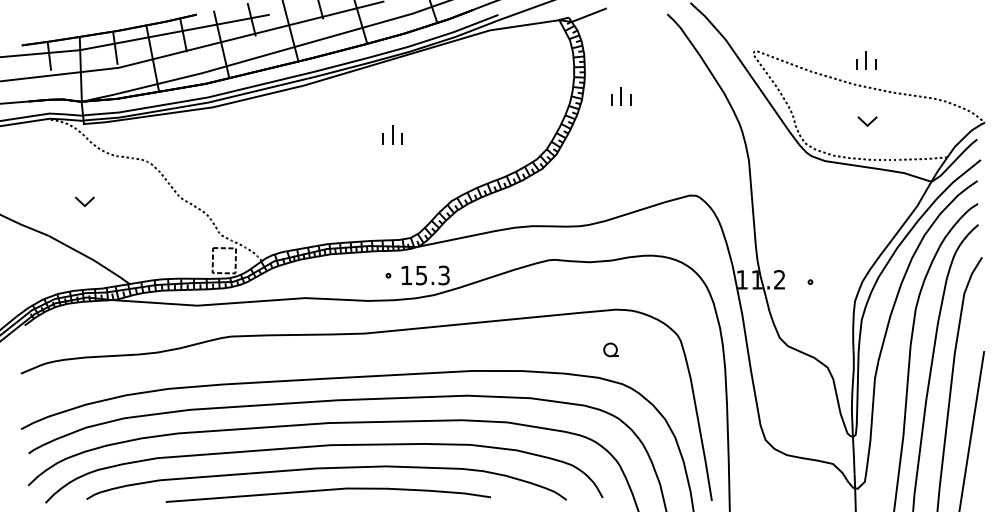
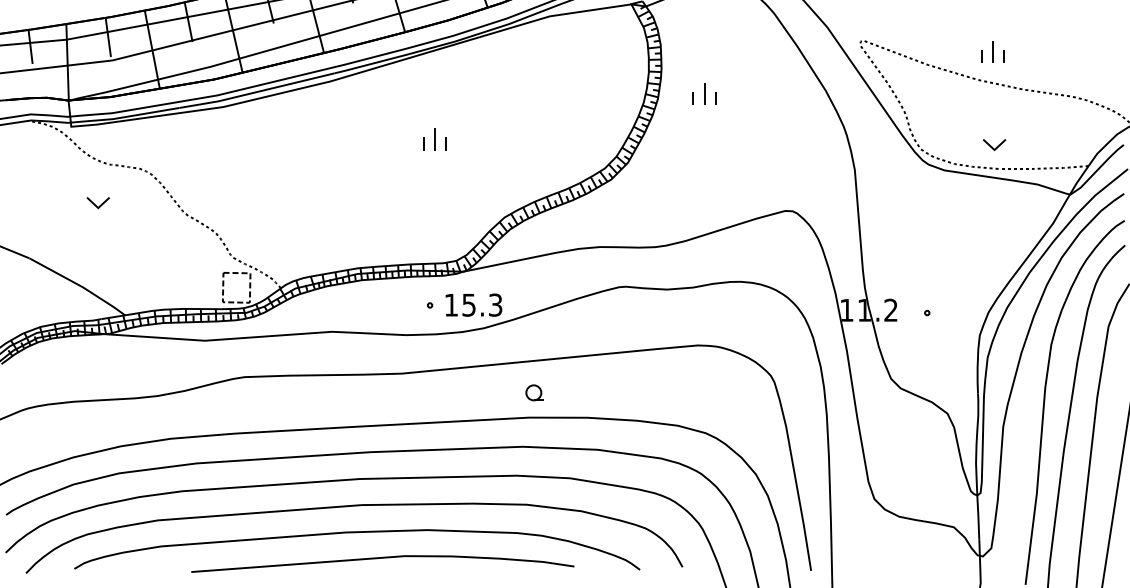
part: (867, 121) -> (994, 144), moved
part: (84, 201) -> (97, 202), moved
part: (610, 349) -> (533, 392), moved
curve: (327, 490) -> (381, 558), moved

